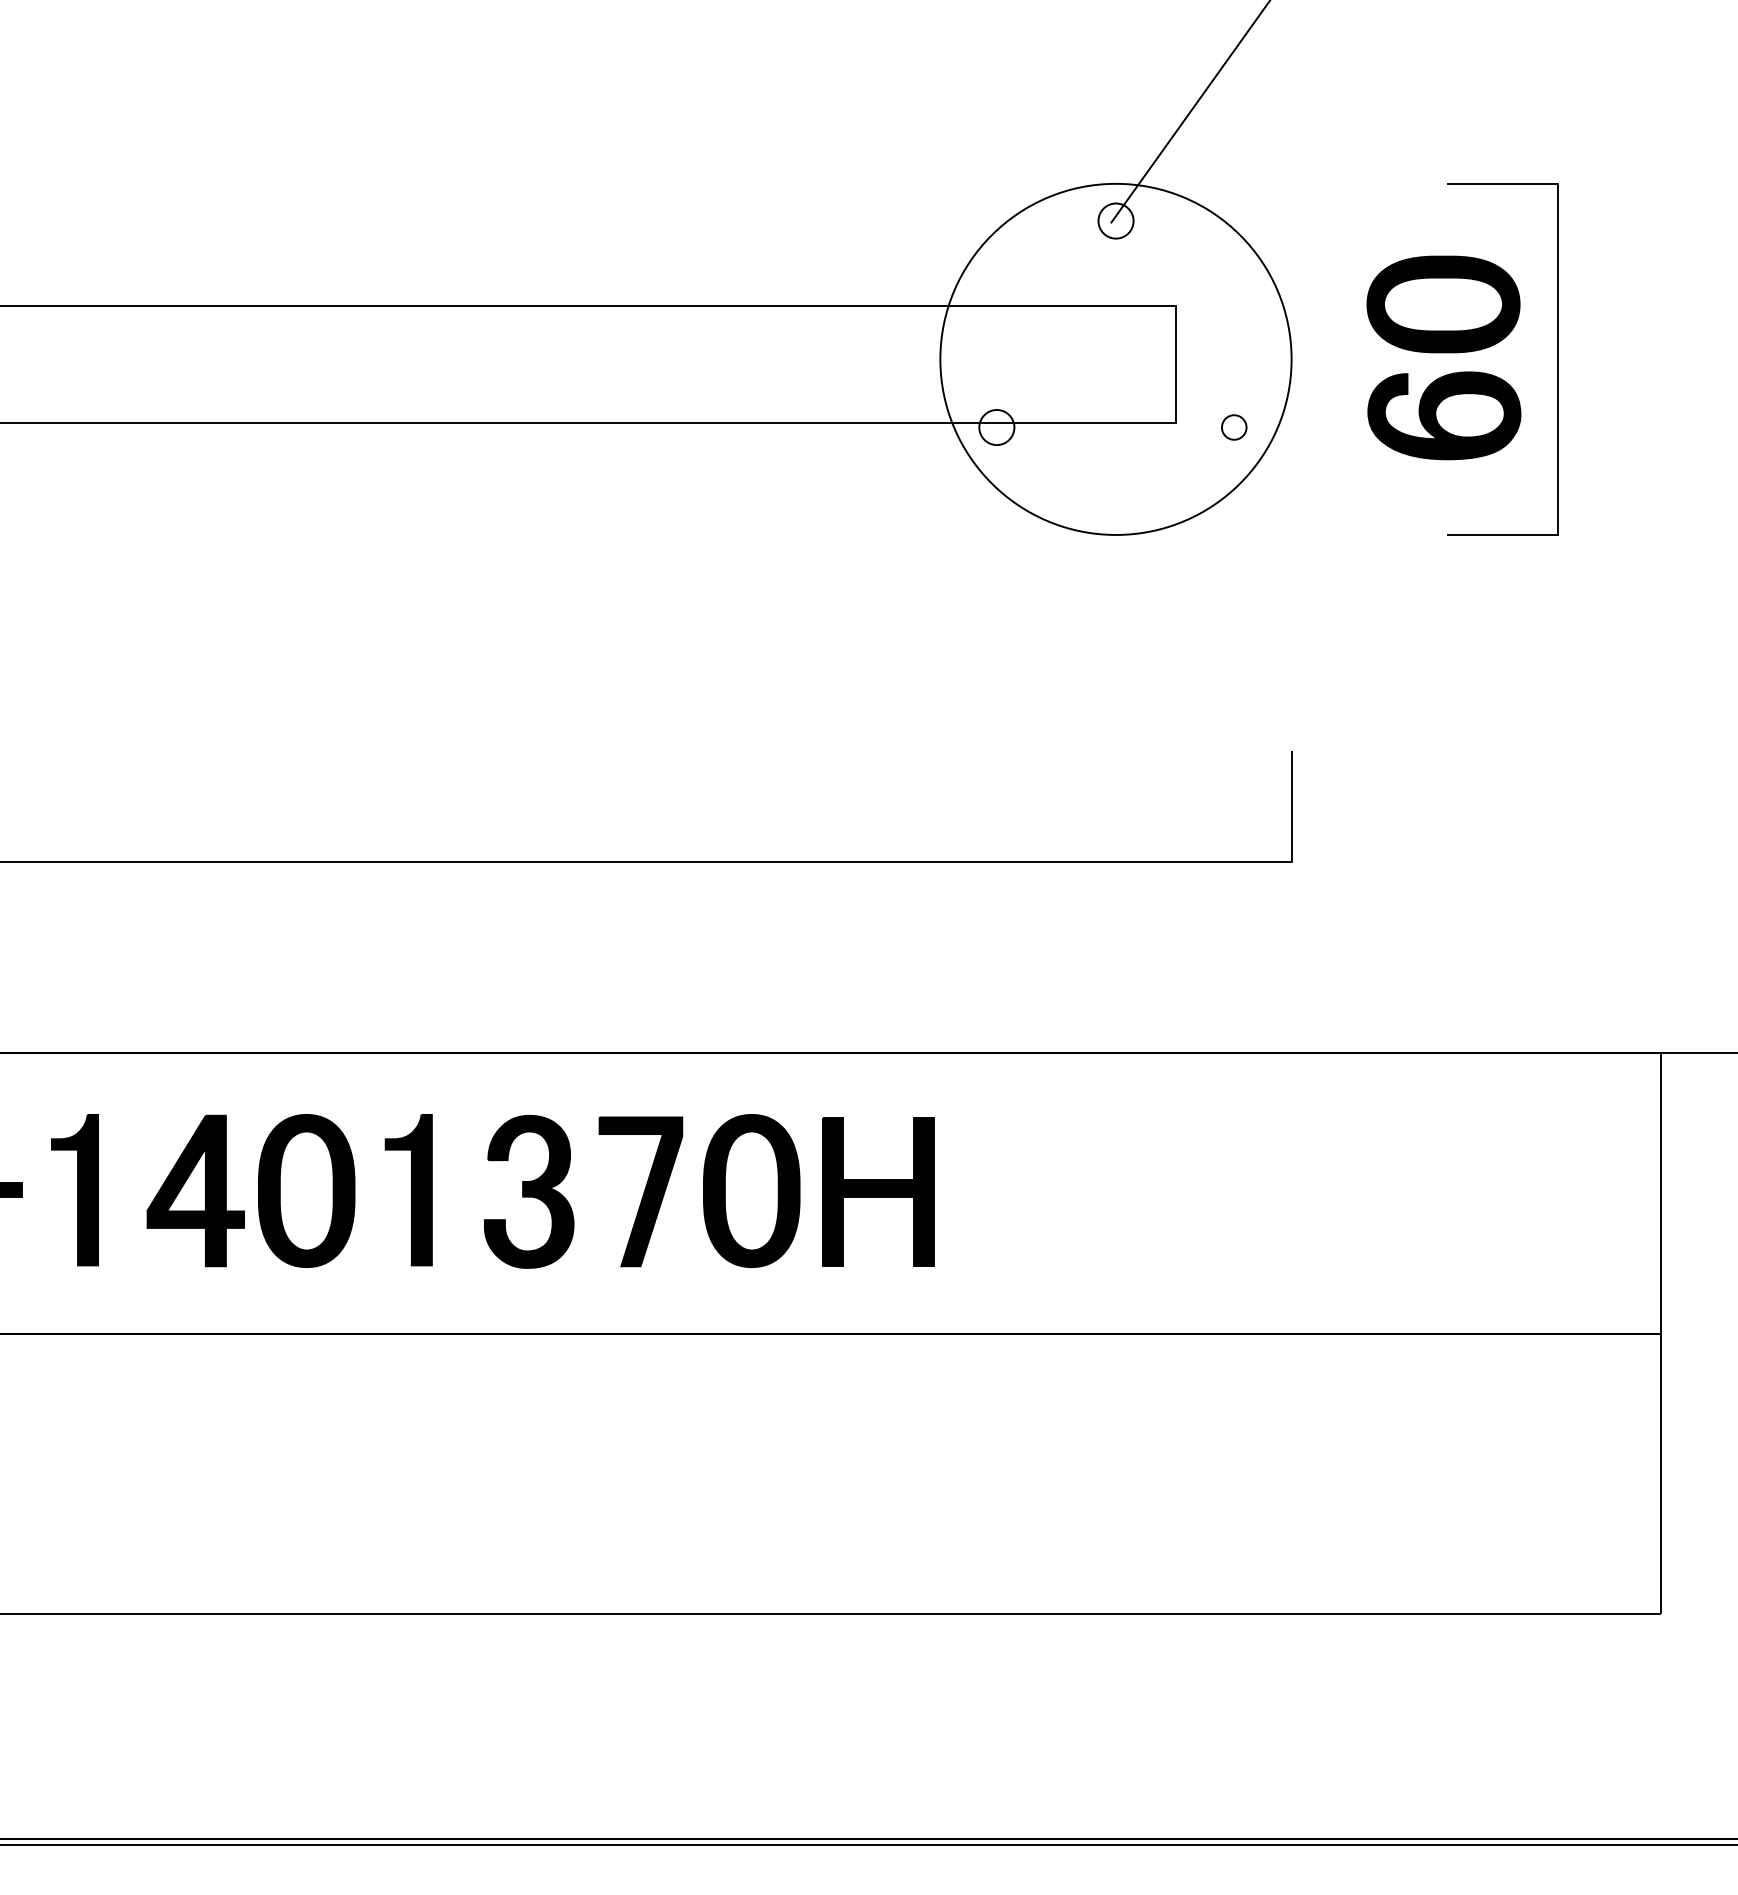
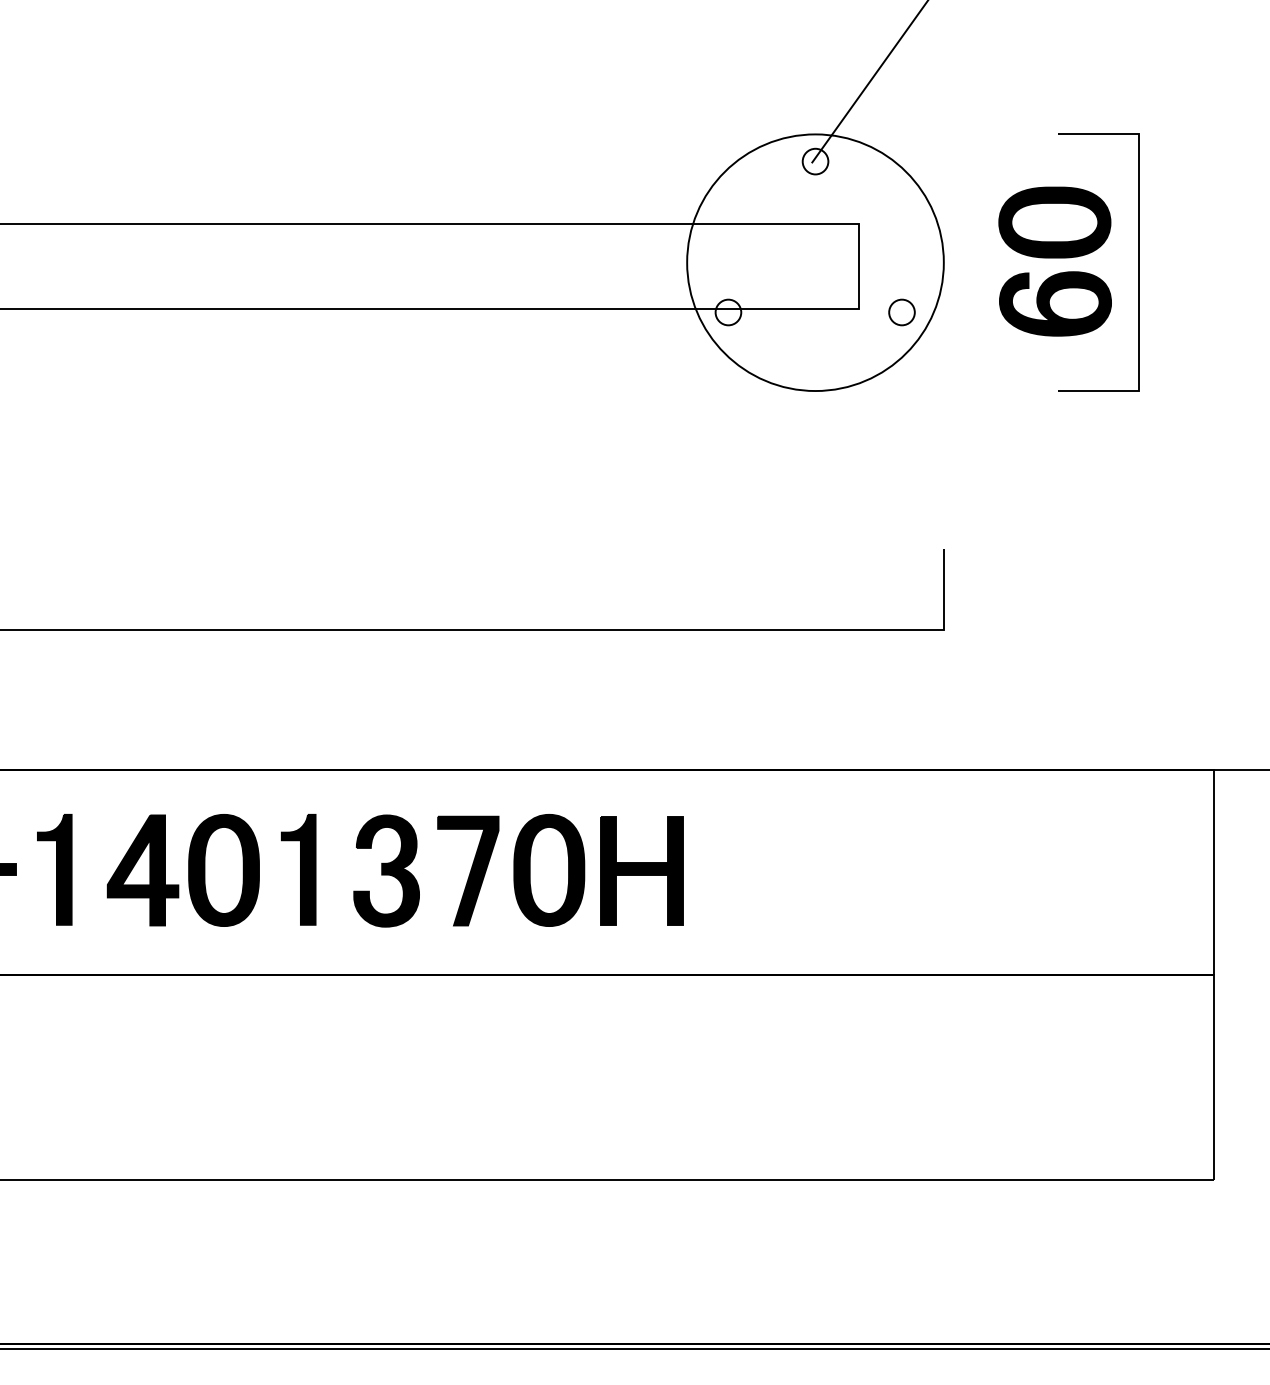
part: (1233, 427) -> (901, 312), size x1.43

